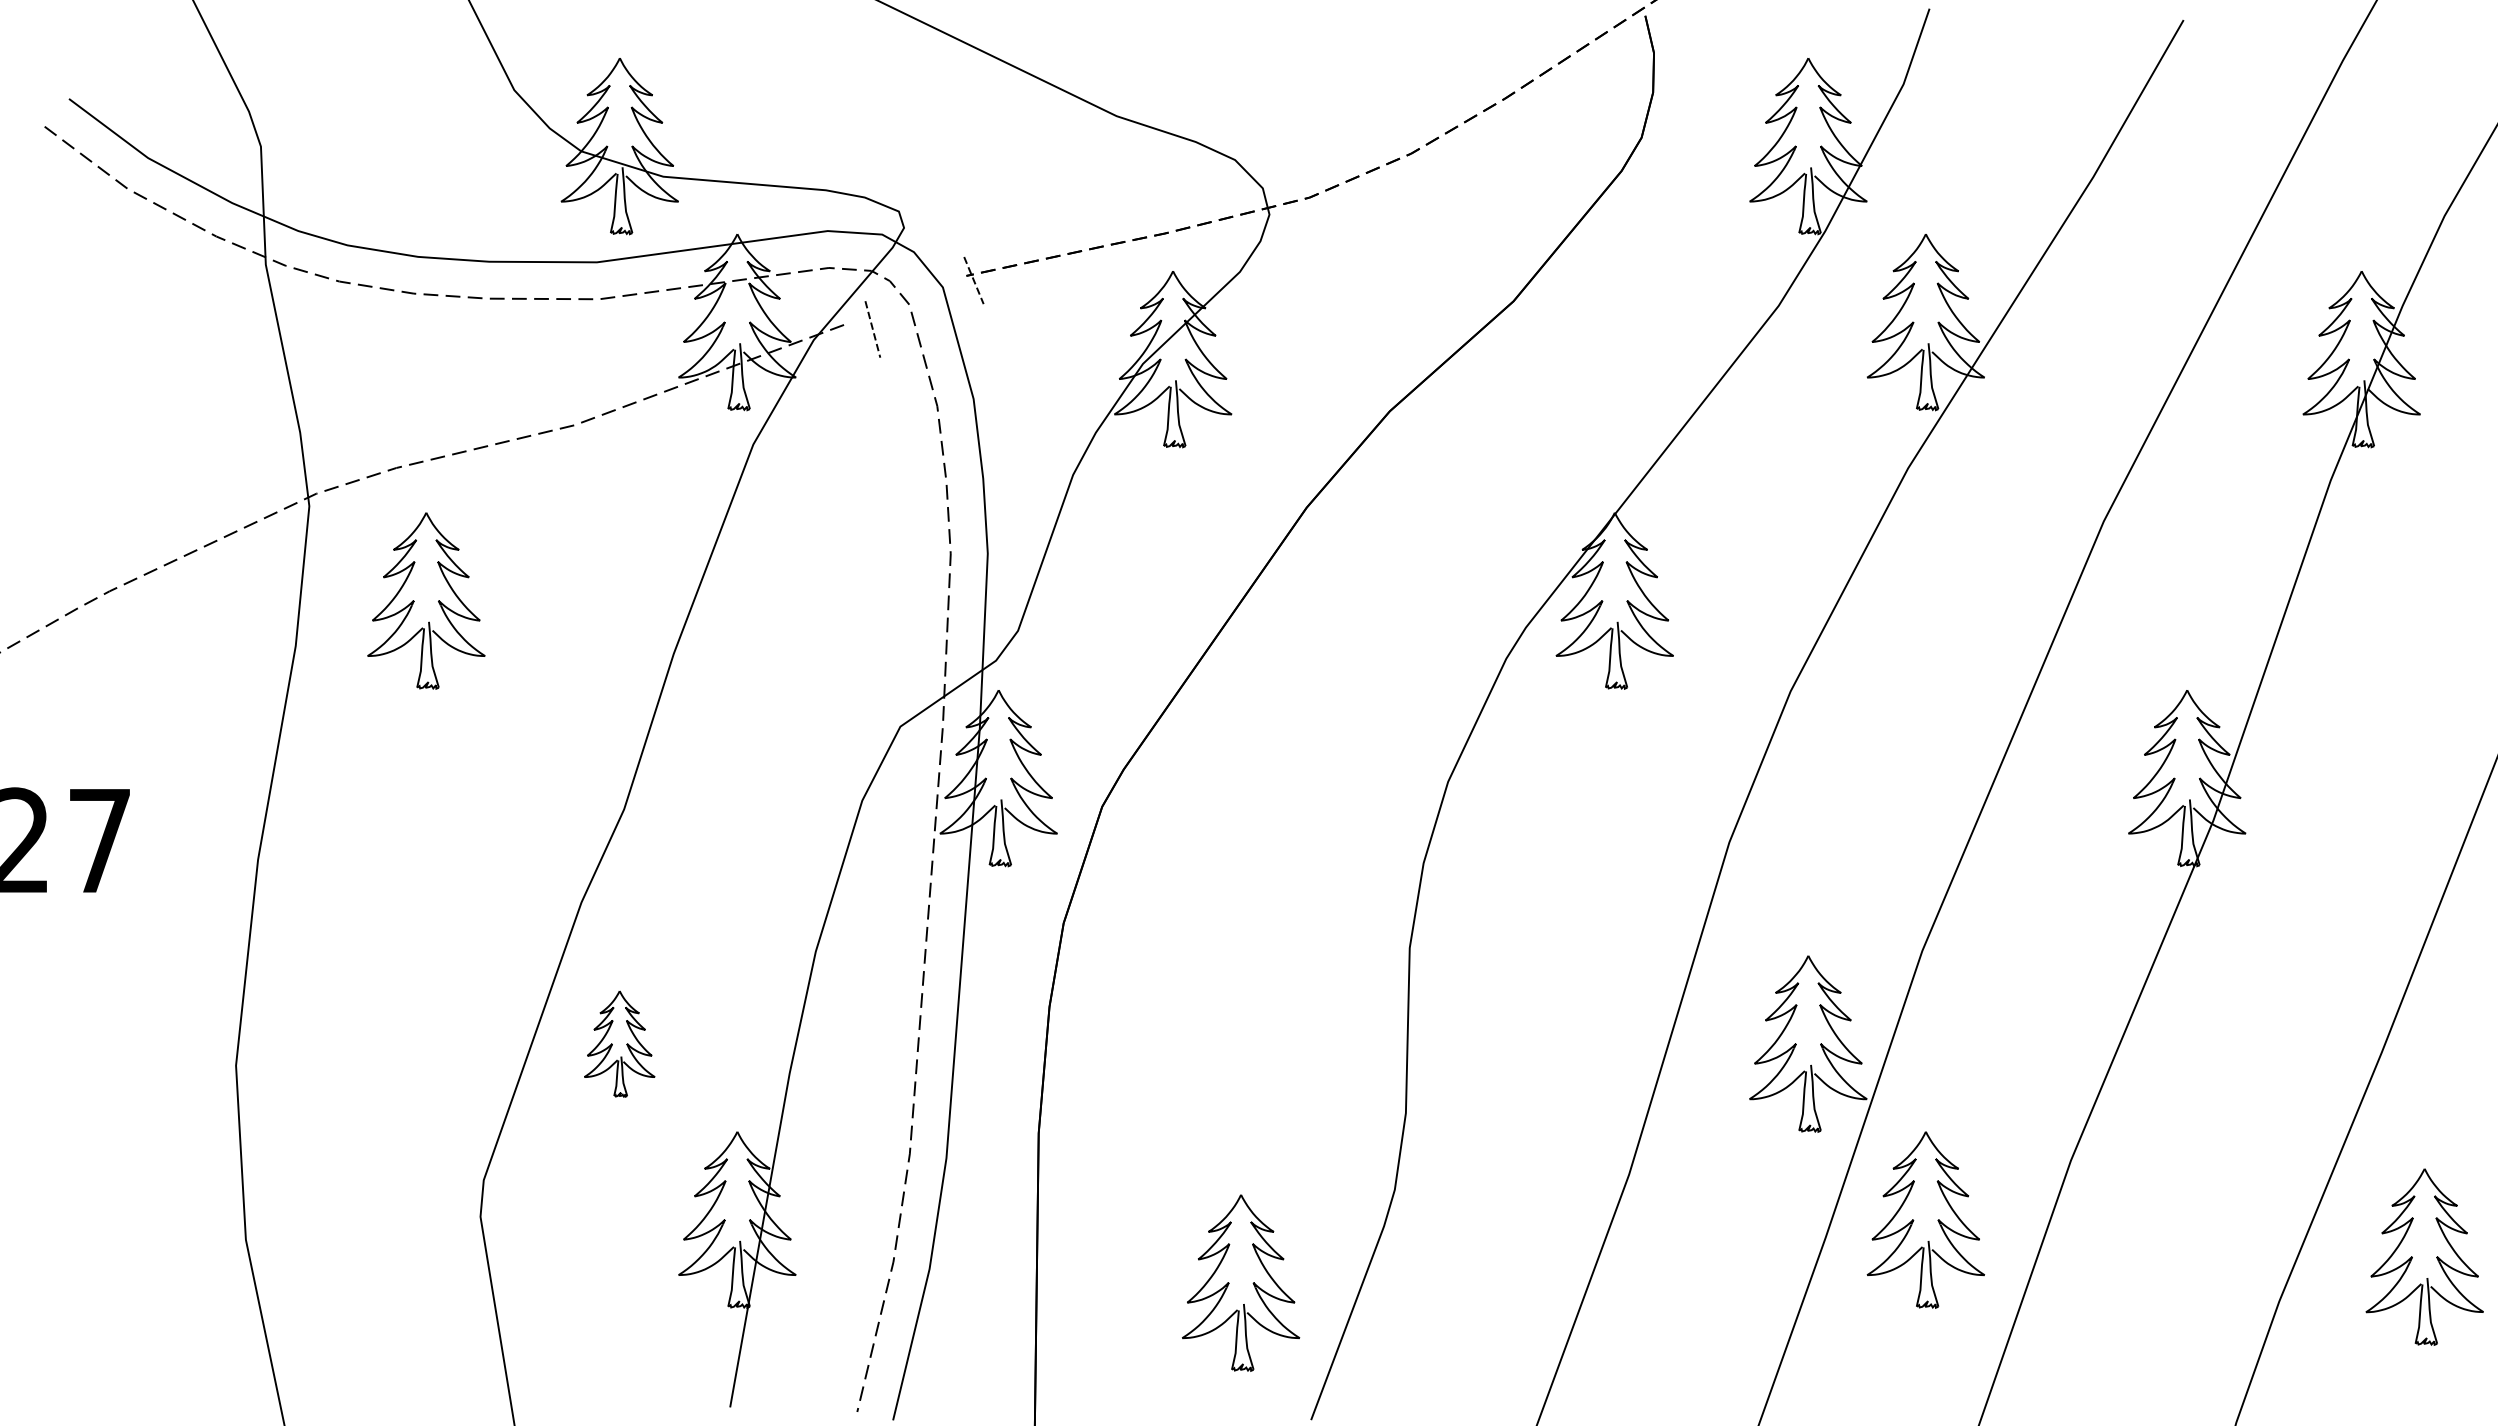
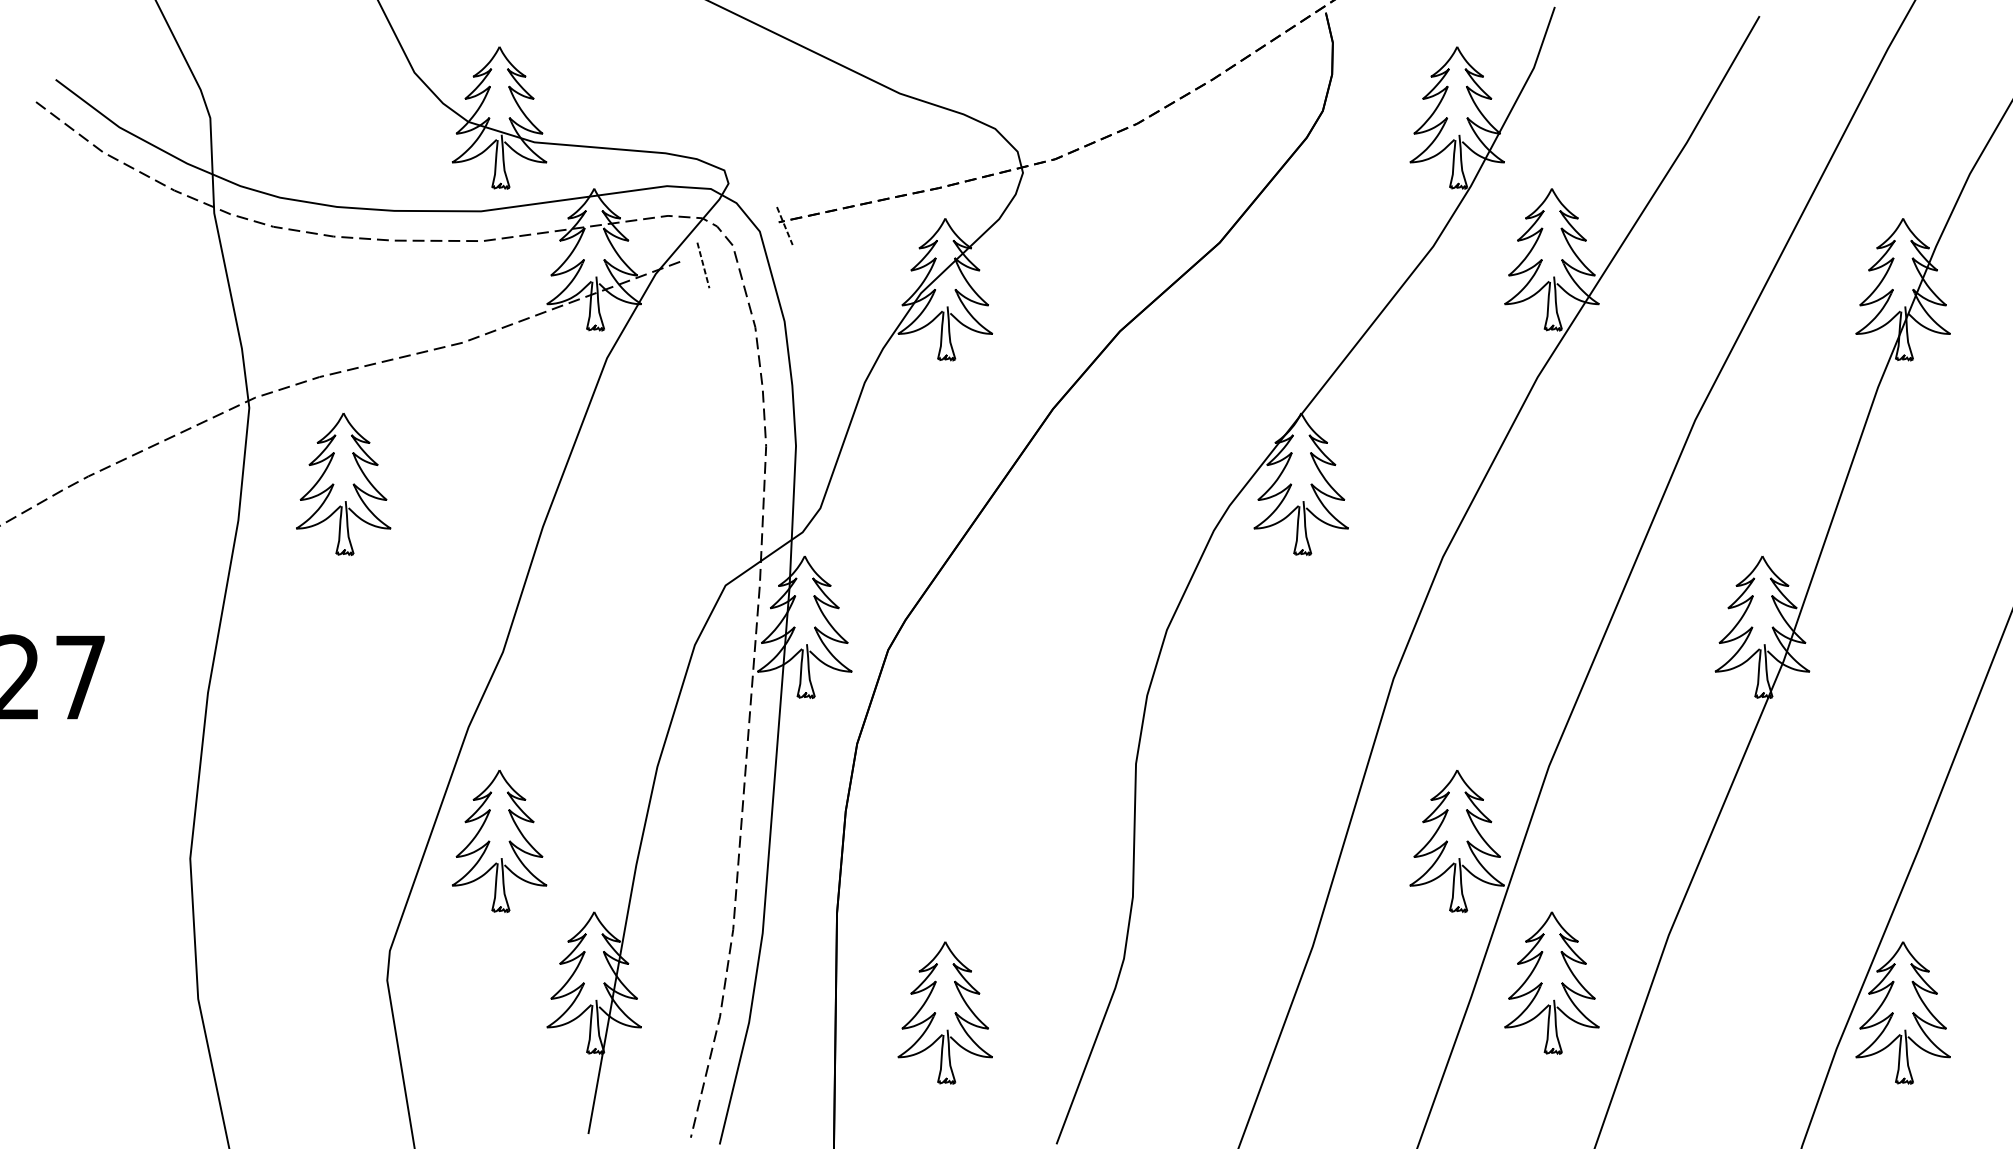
part: (619, 1043) -> (499, 840), size x1.67
part: (2424, 1256) -> (1902, 1012), moved
part: (1241, 1282) -> (945, 1012), moved

